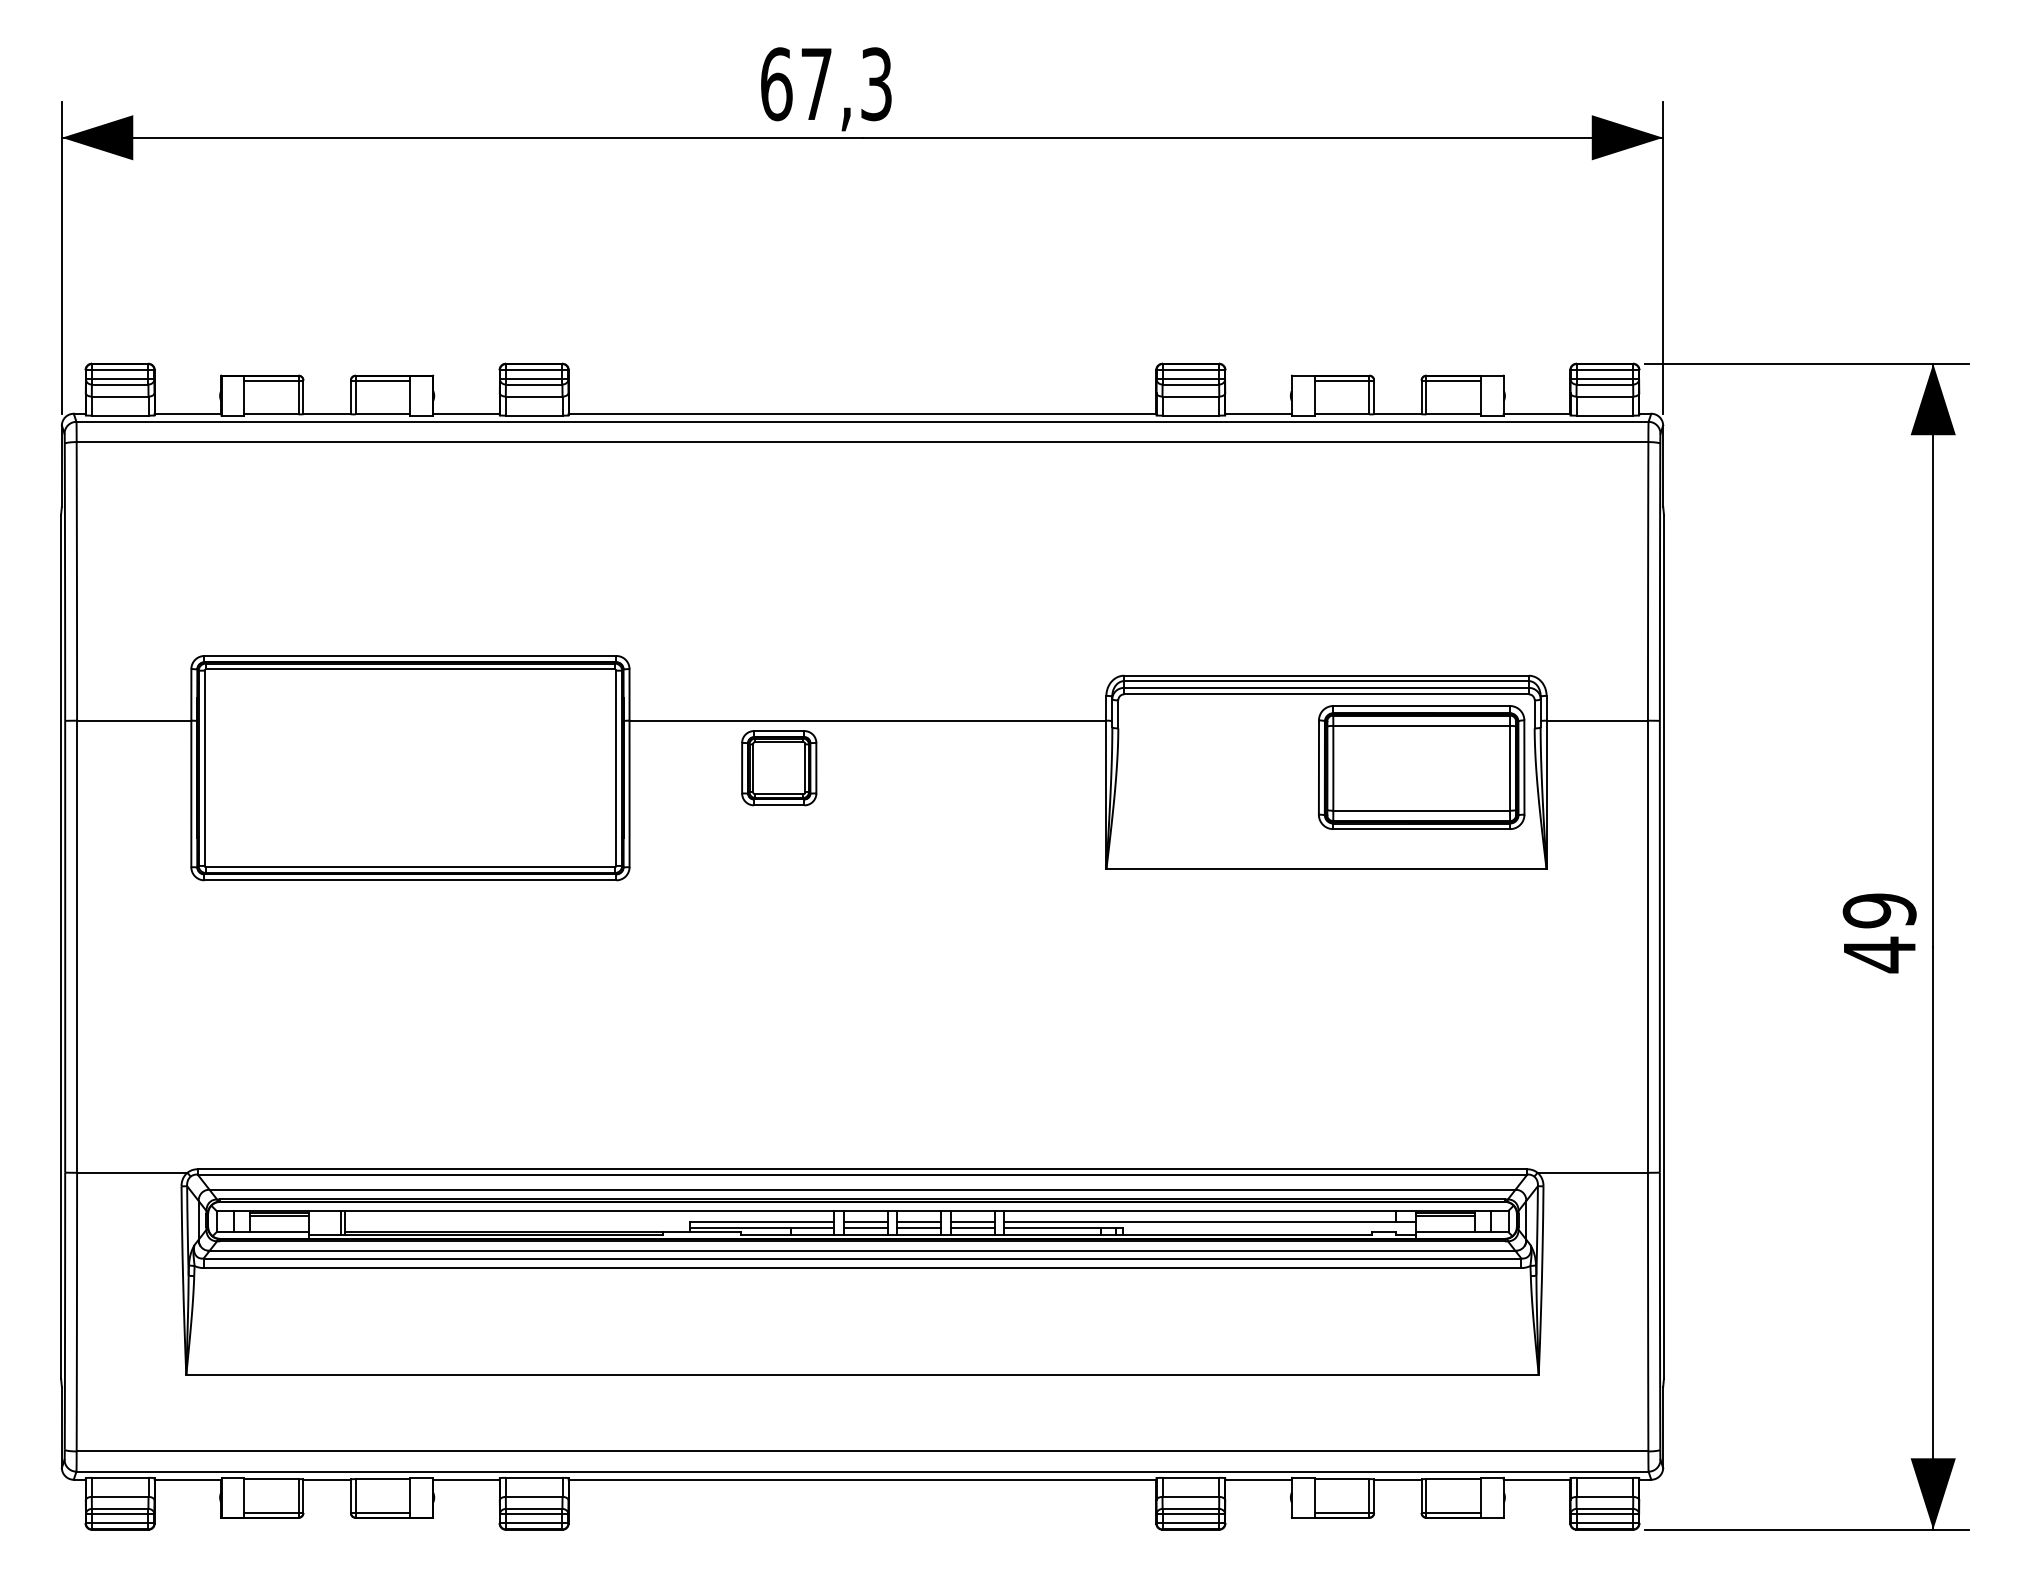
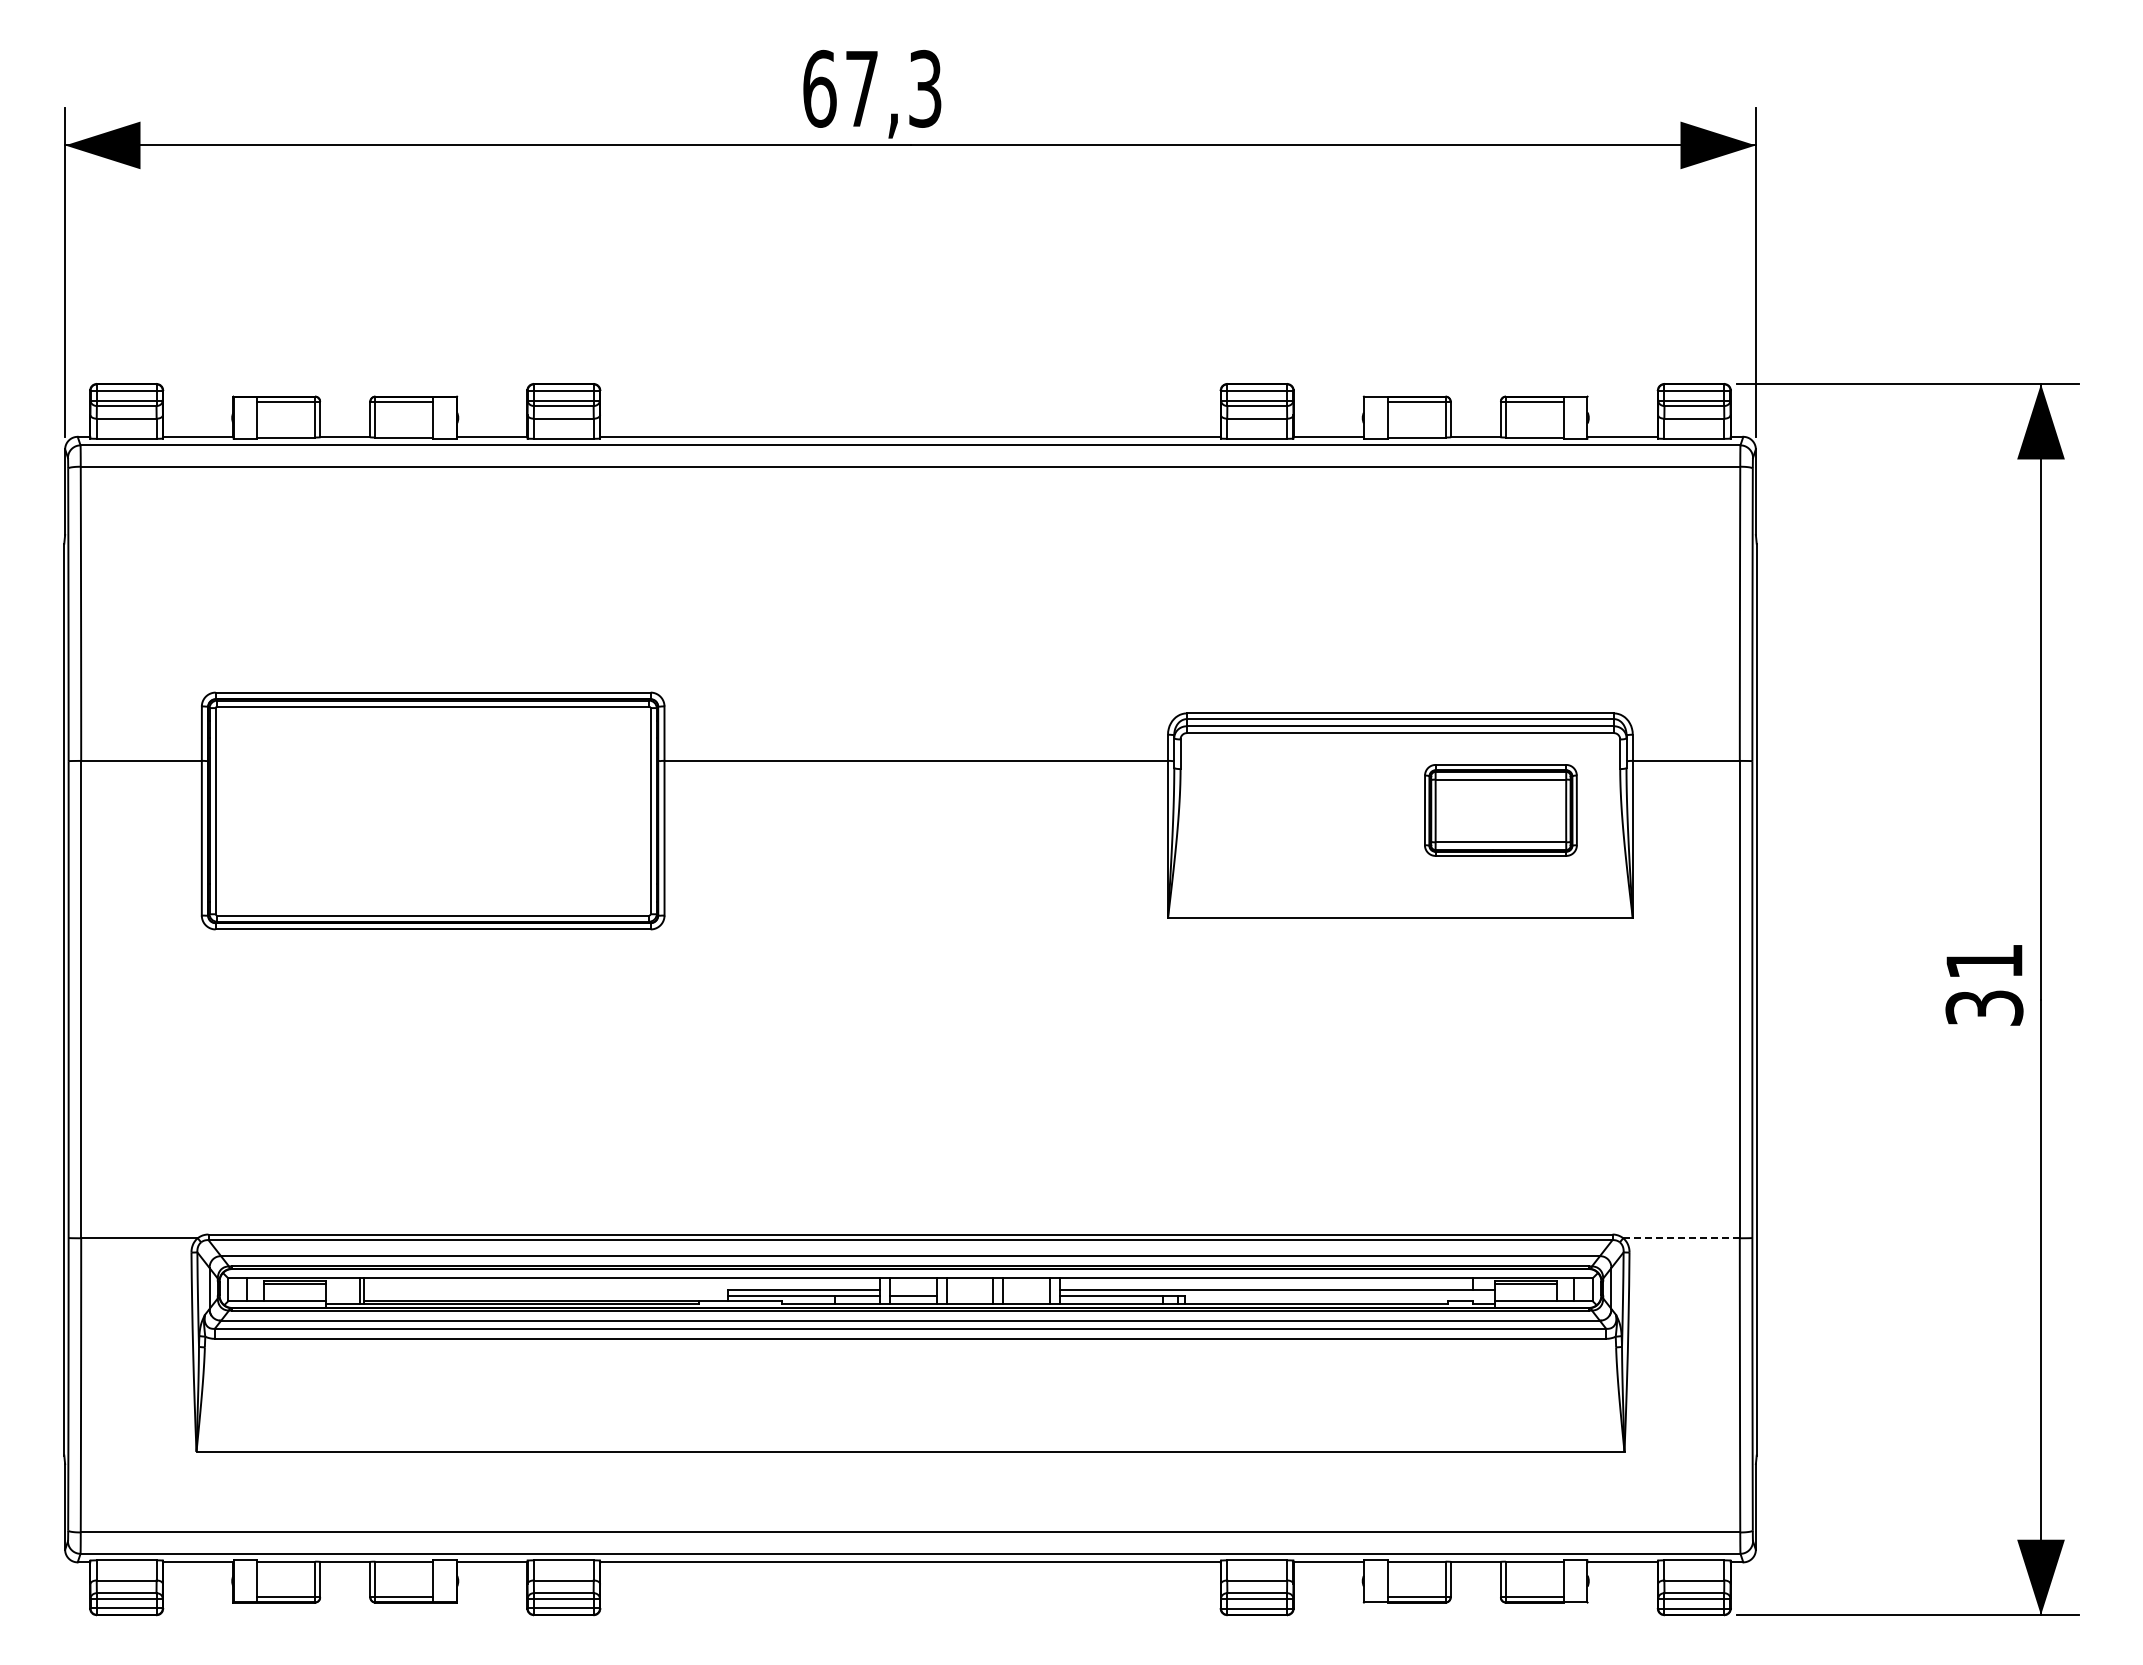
part: (1421, 767) -> (1500, 810), size x0.7
part: (779, 768) -> (822, 811), removed
text: (1879, 933) -> (1984, 985), 49 -> 31
line: (1593, 1173) -> (1682, 1238), solid -> dashed
line: (865, 1221) -> (913, 1289), removed
line: (918, 1221) -> (969, 1289), removed
line: (972, 1221) -> (1026, 1289), removed
line: (918, 1227) -> (969, 1296), removed
line: (972, 1227) -> (1026, 1296), removed

